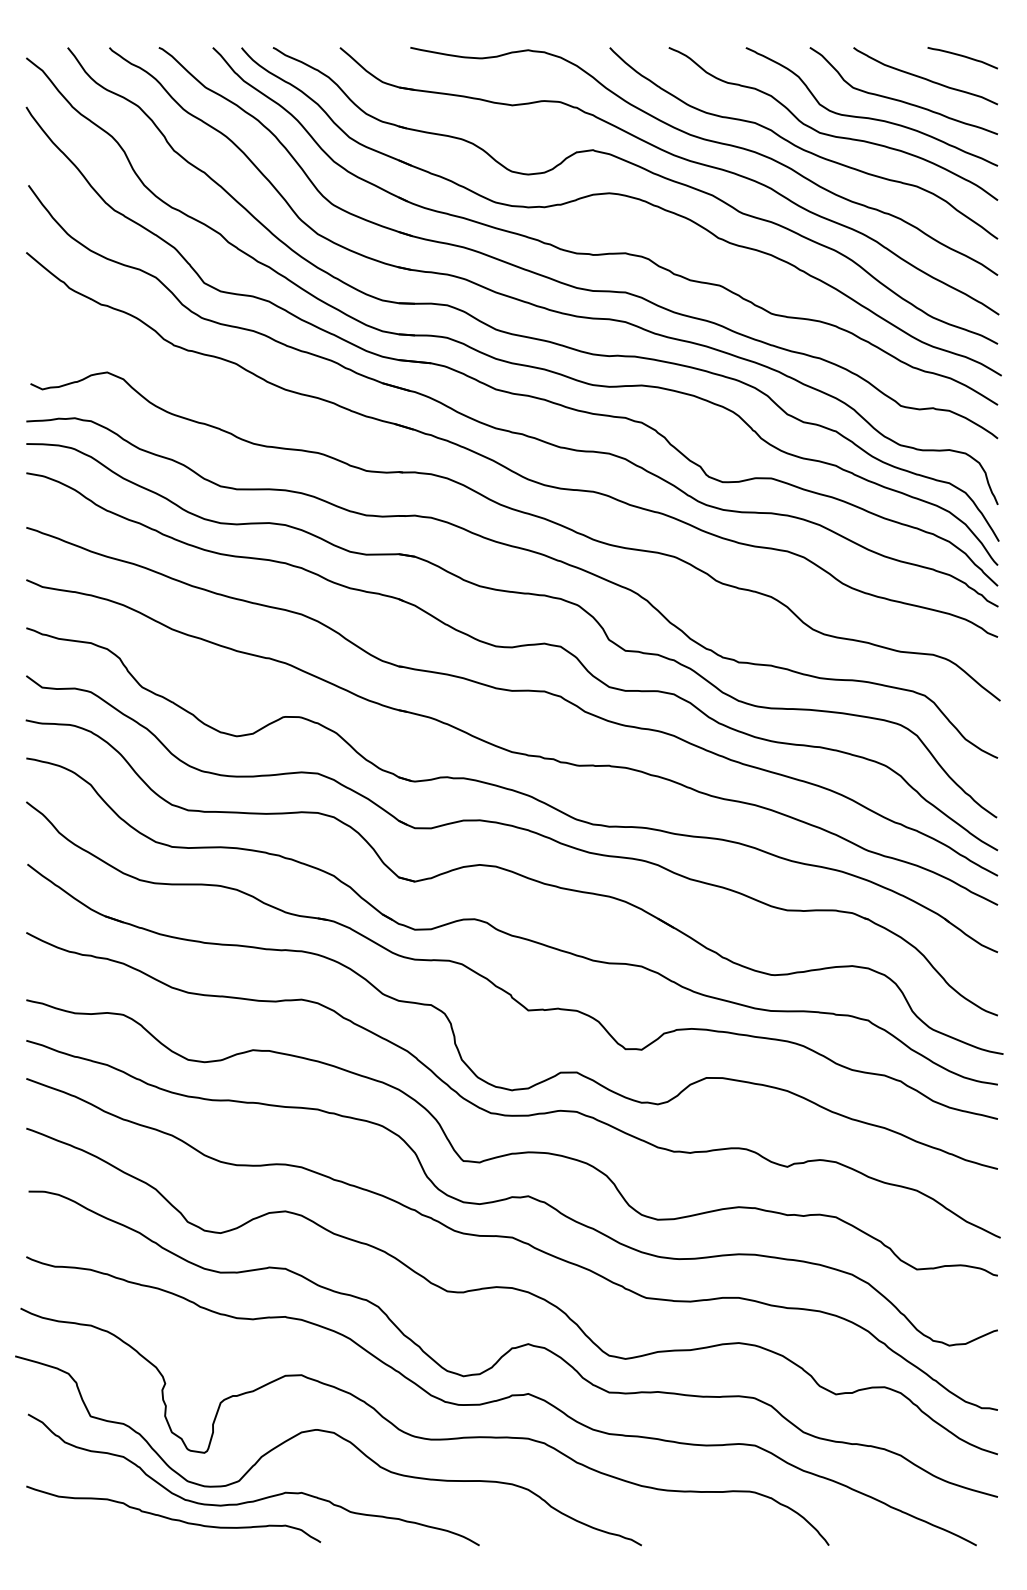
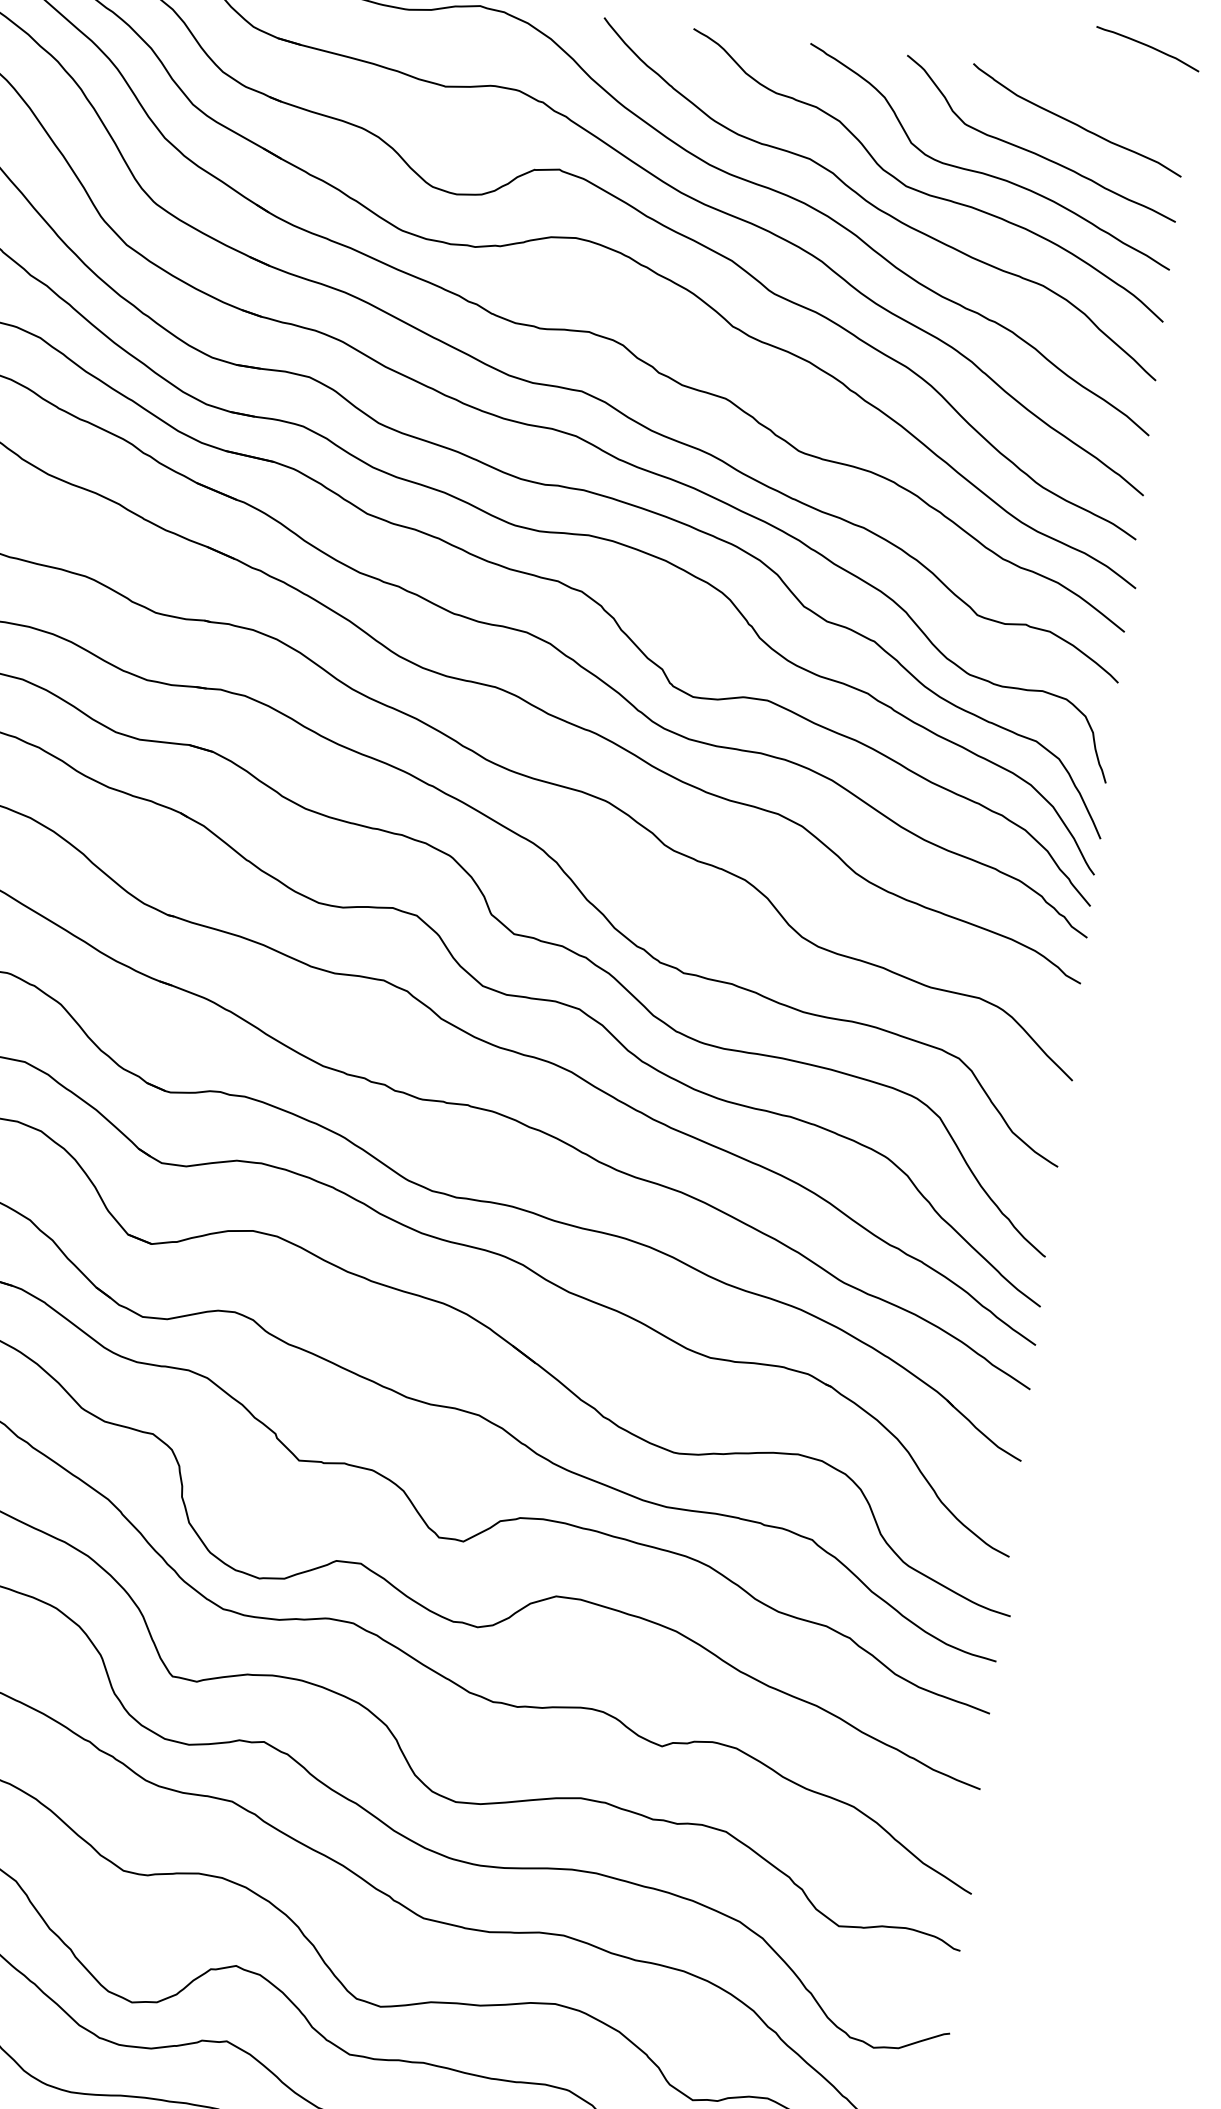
curve: (963, 57) -> (1149, 48), moved

